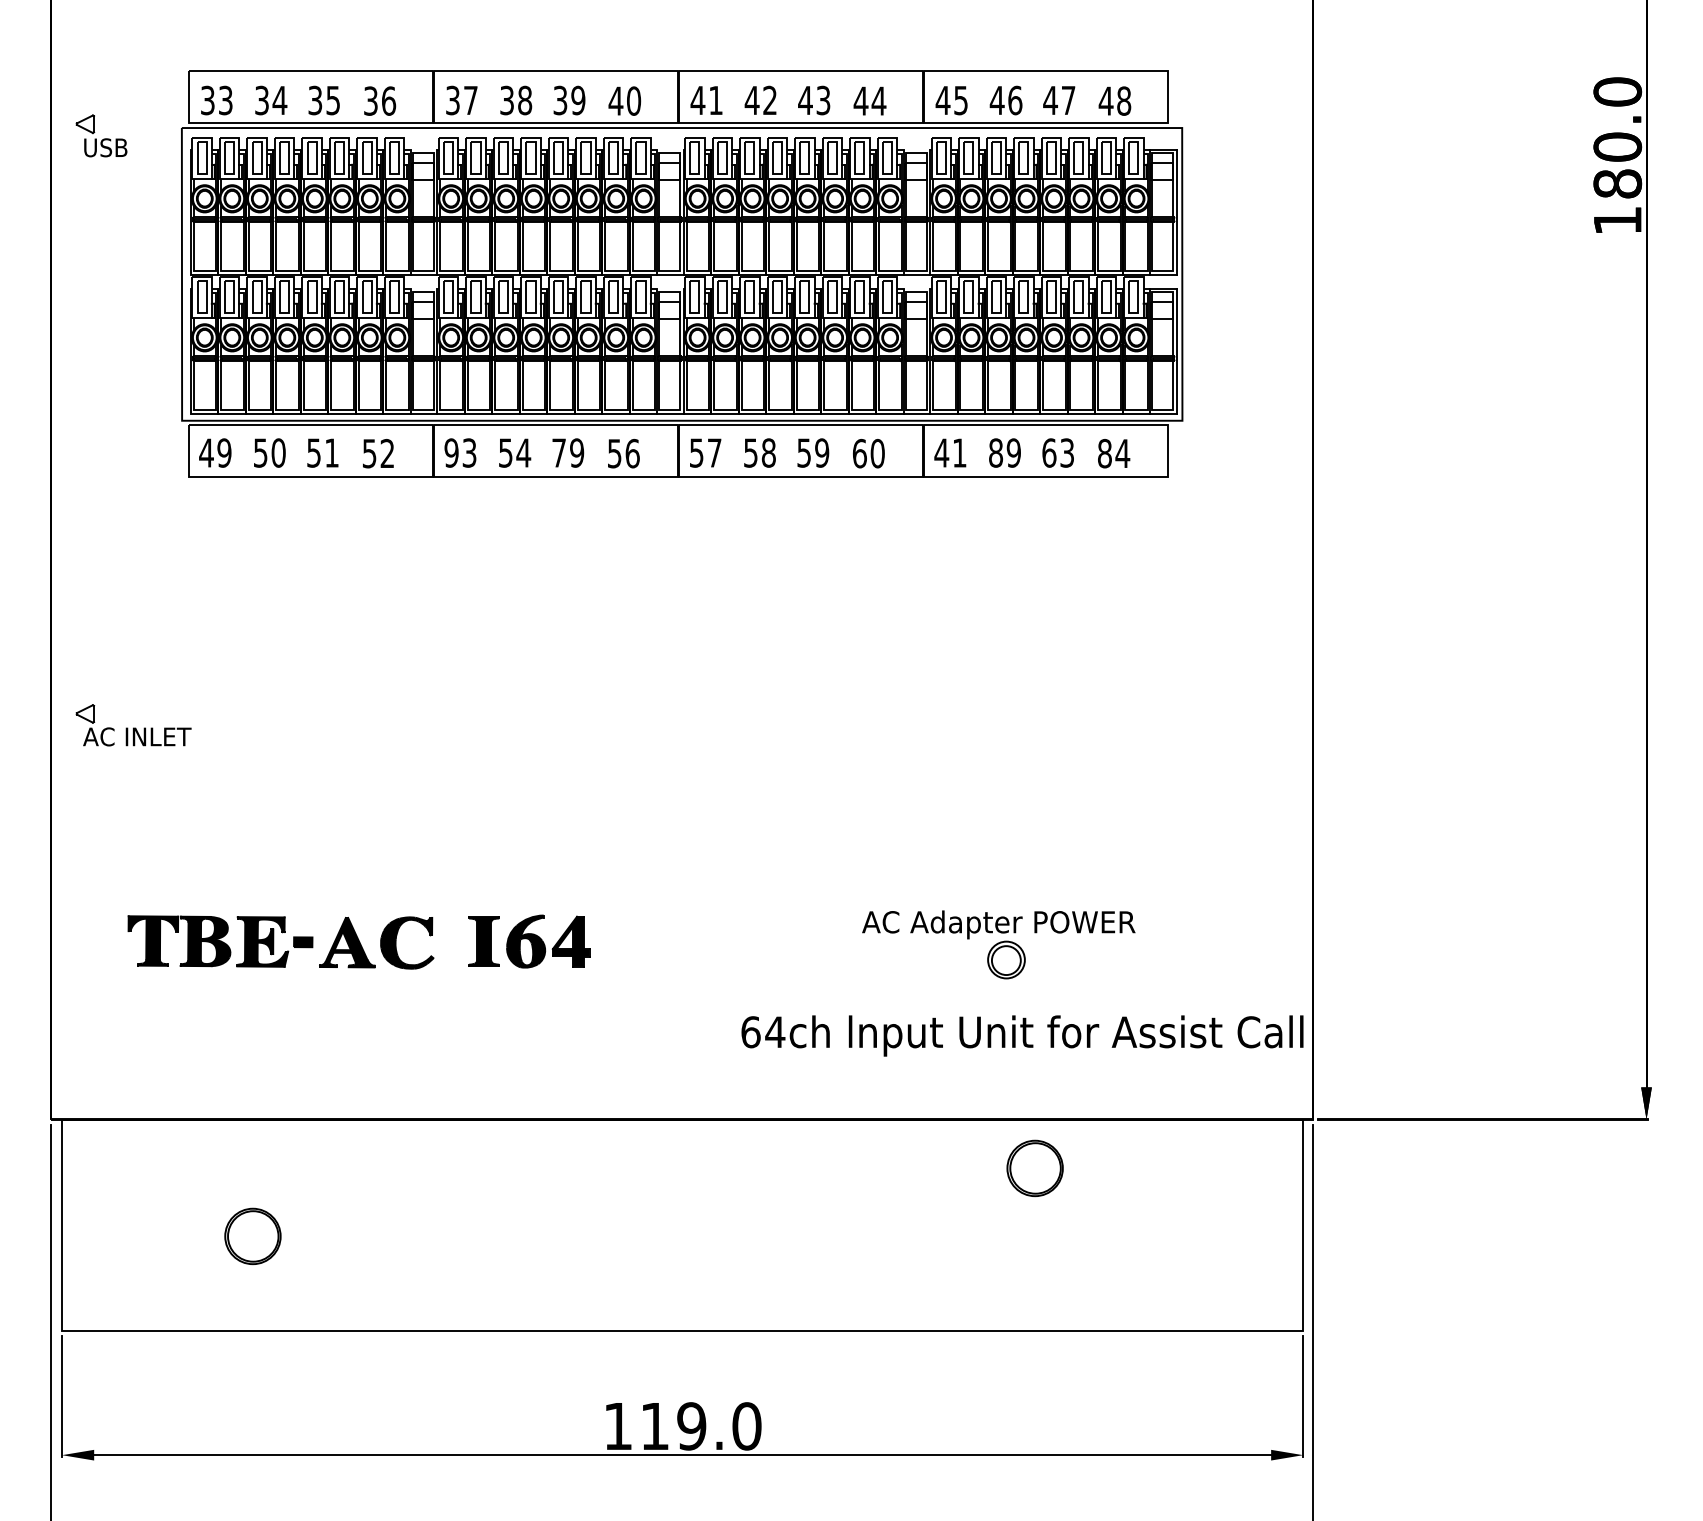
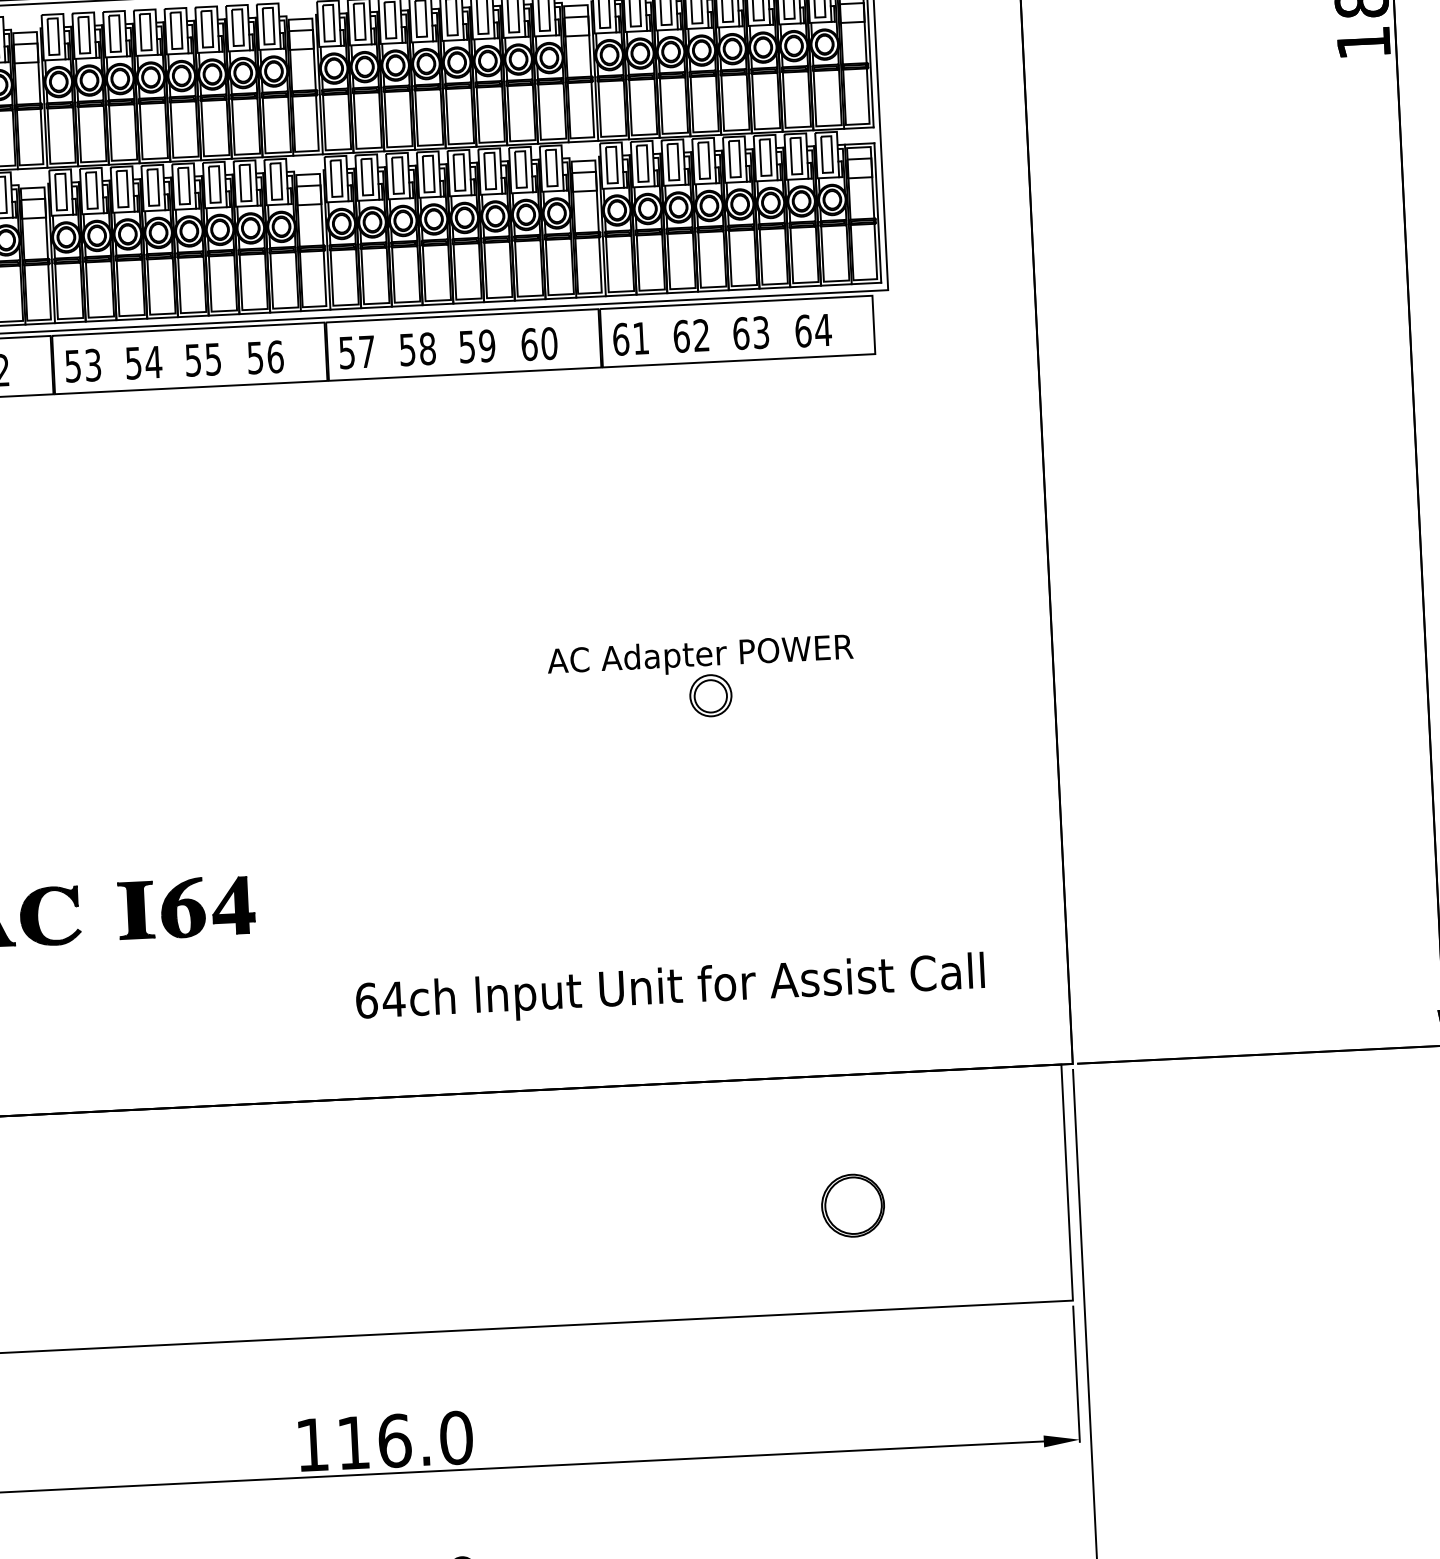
text: (451, 452) -> (72, 365), 93 -> 53
text: (568, 452) -> (203, 359), 79 -> 55
text: (941, 452) -> (620, 338), 41 -> 61
text: (1004, 452) -> (691, 335), 89 -> 62
text: (1105, 453) -> (803, 330), 84 -> 64
part: (998, 944) -> (701, 678), moved
text: (1022, 1035) -> (670, 989), moved
part: (1034, 1168) -> (852, 1205), moved
text: (691, 1426) -> (394, 1441), 119.0 -> 116.0

